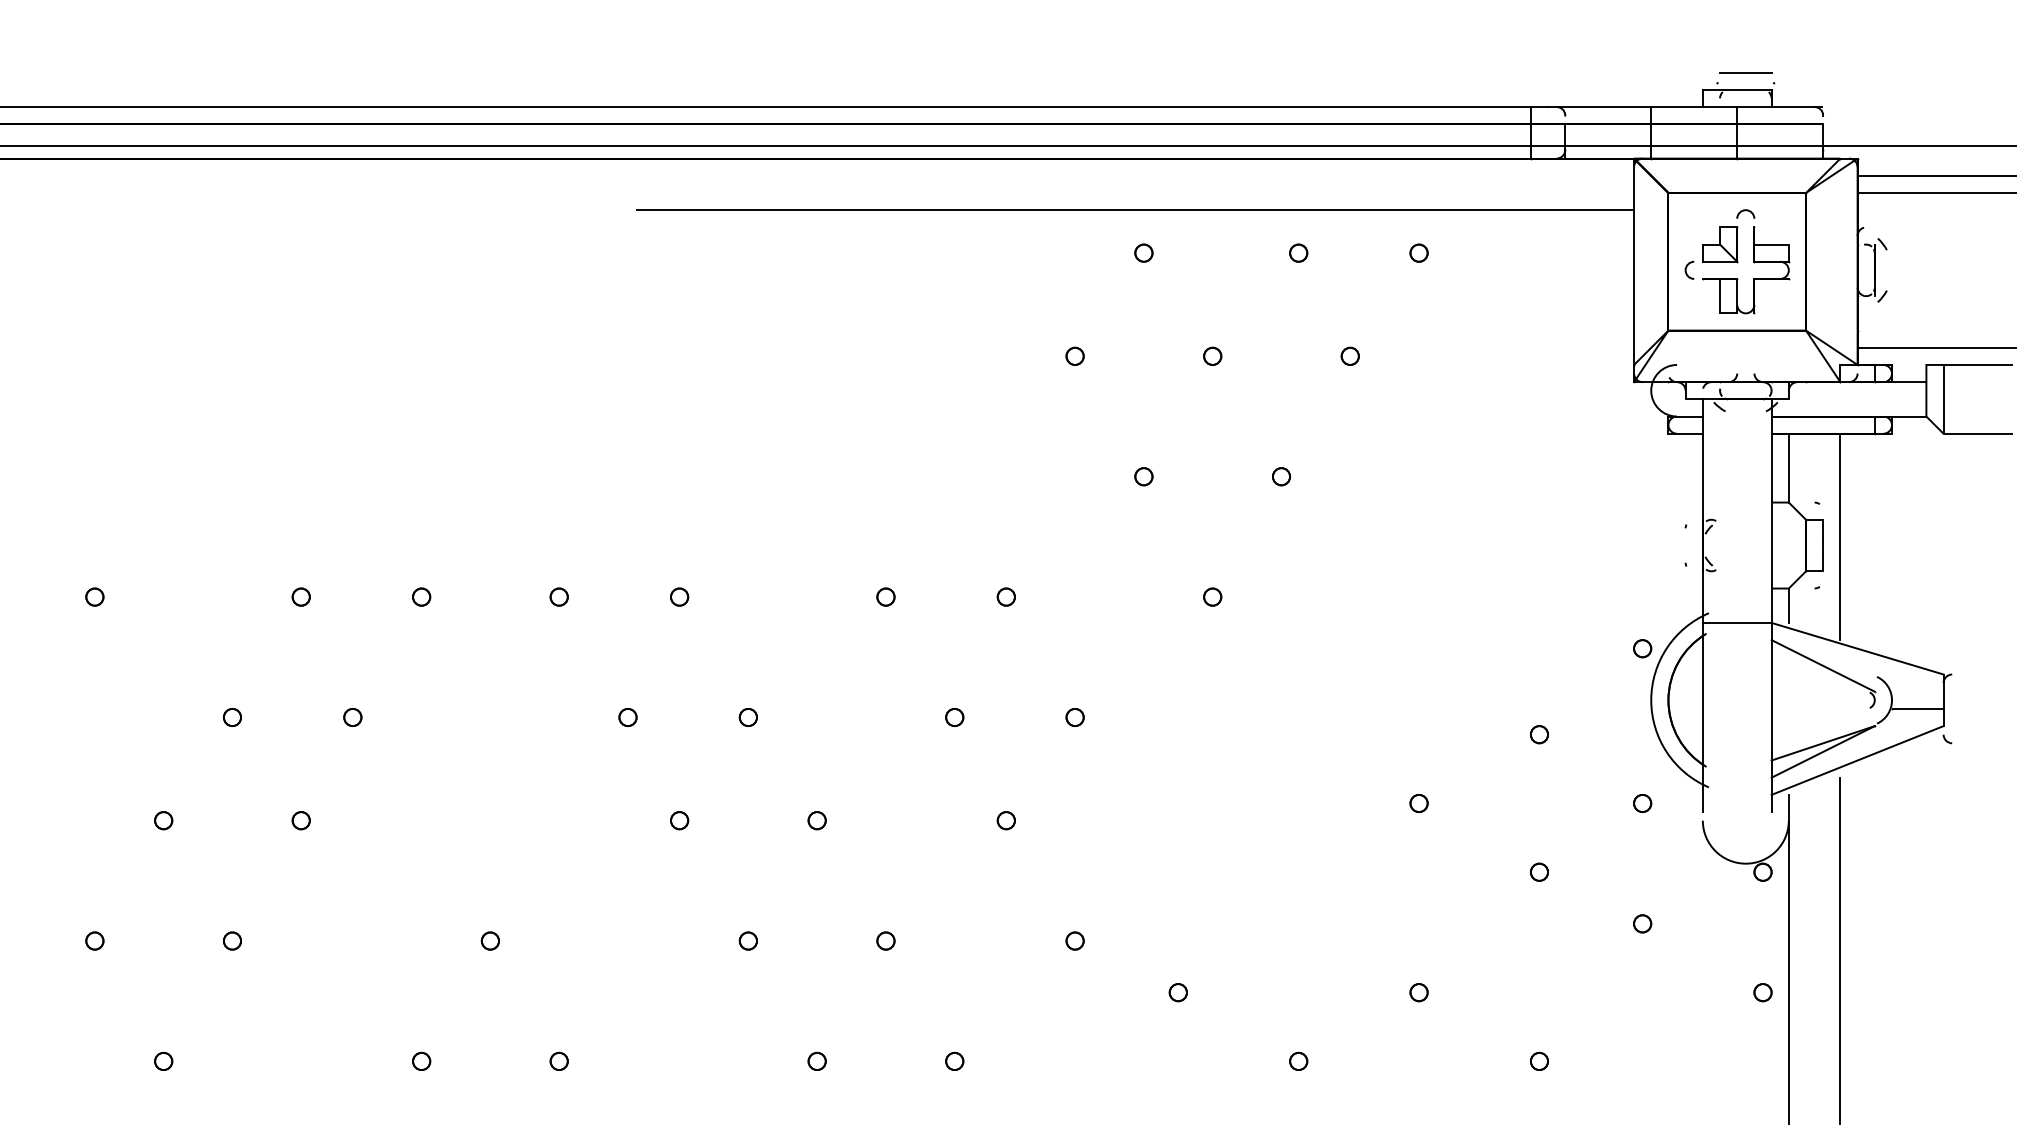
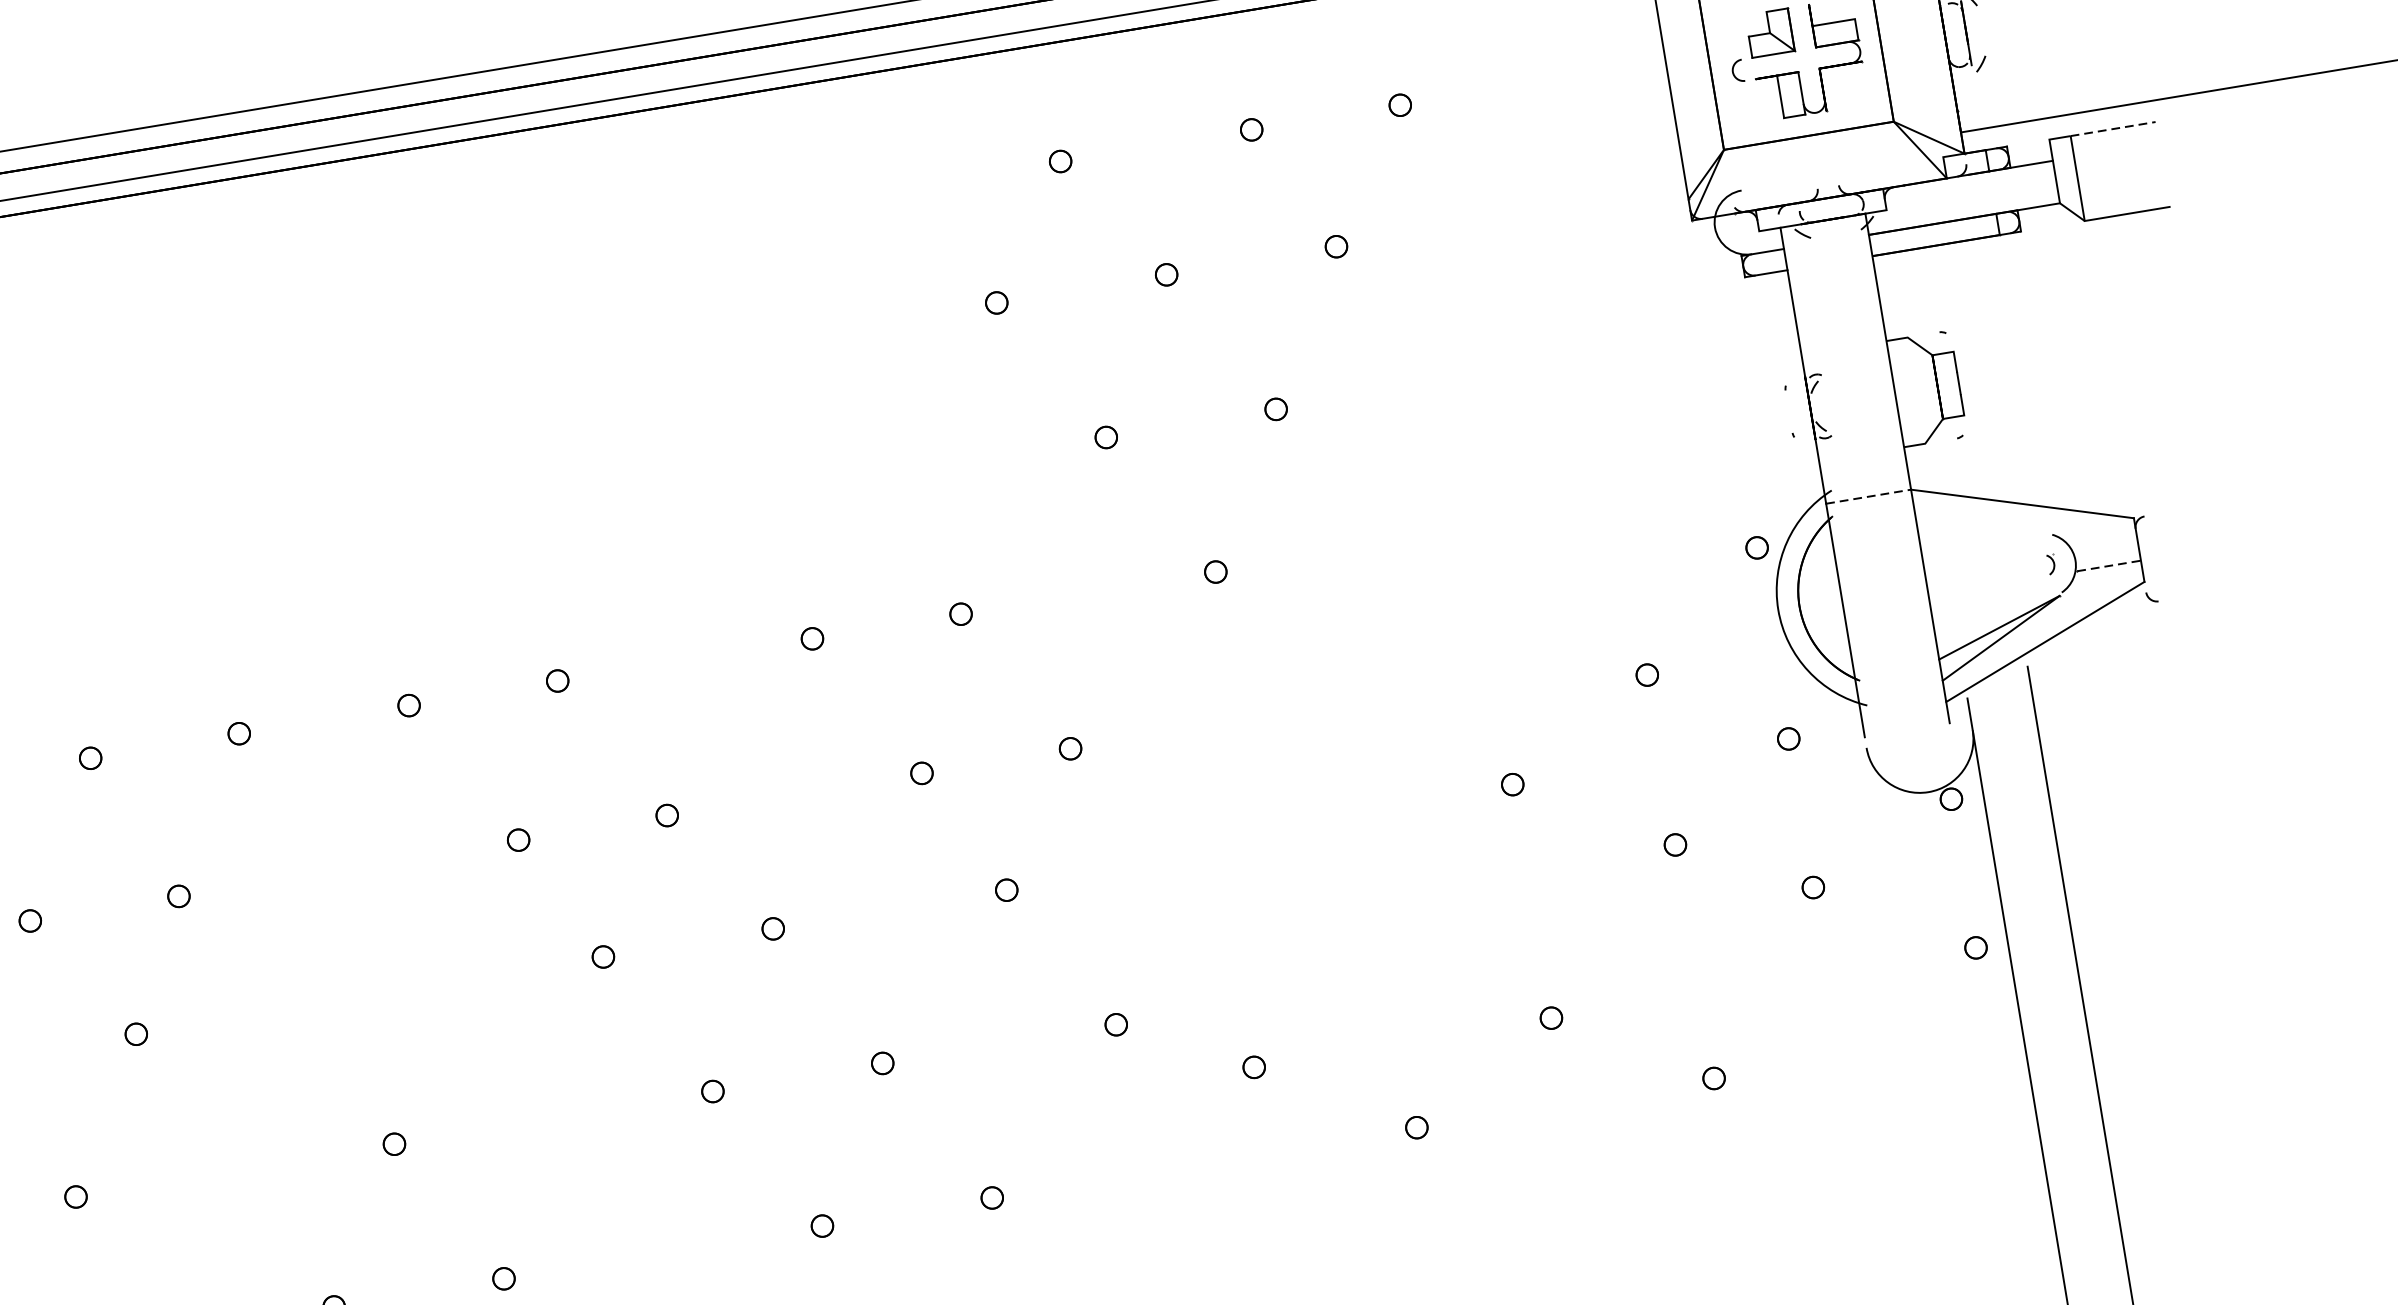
line: (1135, 210) -> (1041, 110), removed
line: (1978, 364) -> (2113, 128), solid -> dashed
line: (1788, 467) -> (1900, 294), removed
line: (1840, 536) -> (1978, 368), removed
line: (1788, 605) -> (1928, 464), removed
line: (1737, 622) -> (1868, 496), solid -> dashed
line: (1822, 665) -> (1982, 531), removed
line: (1917, 708) -> (2108, 565), solid -> dashed

